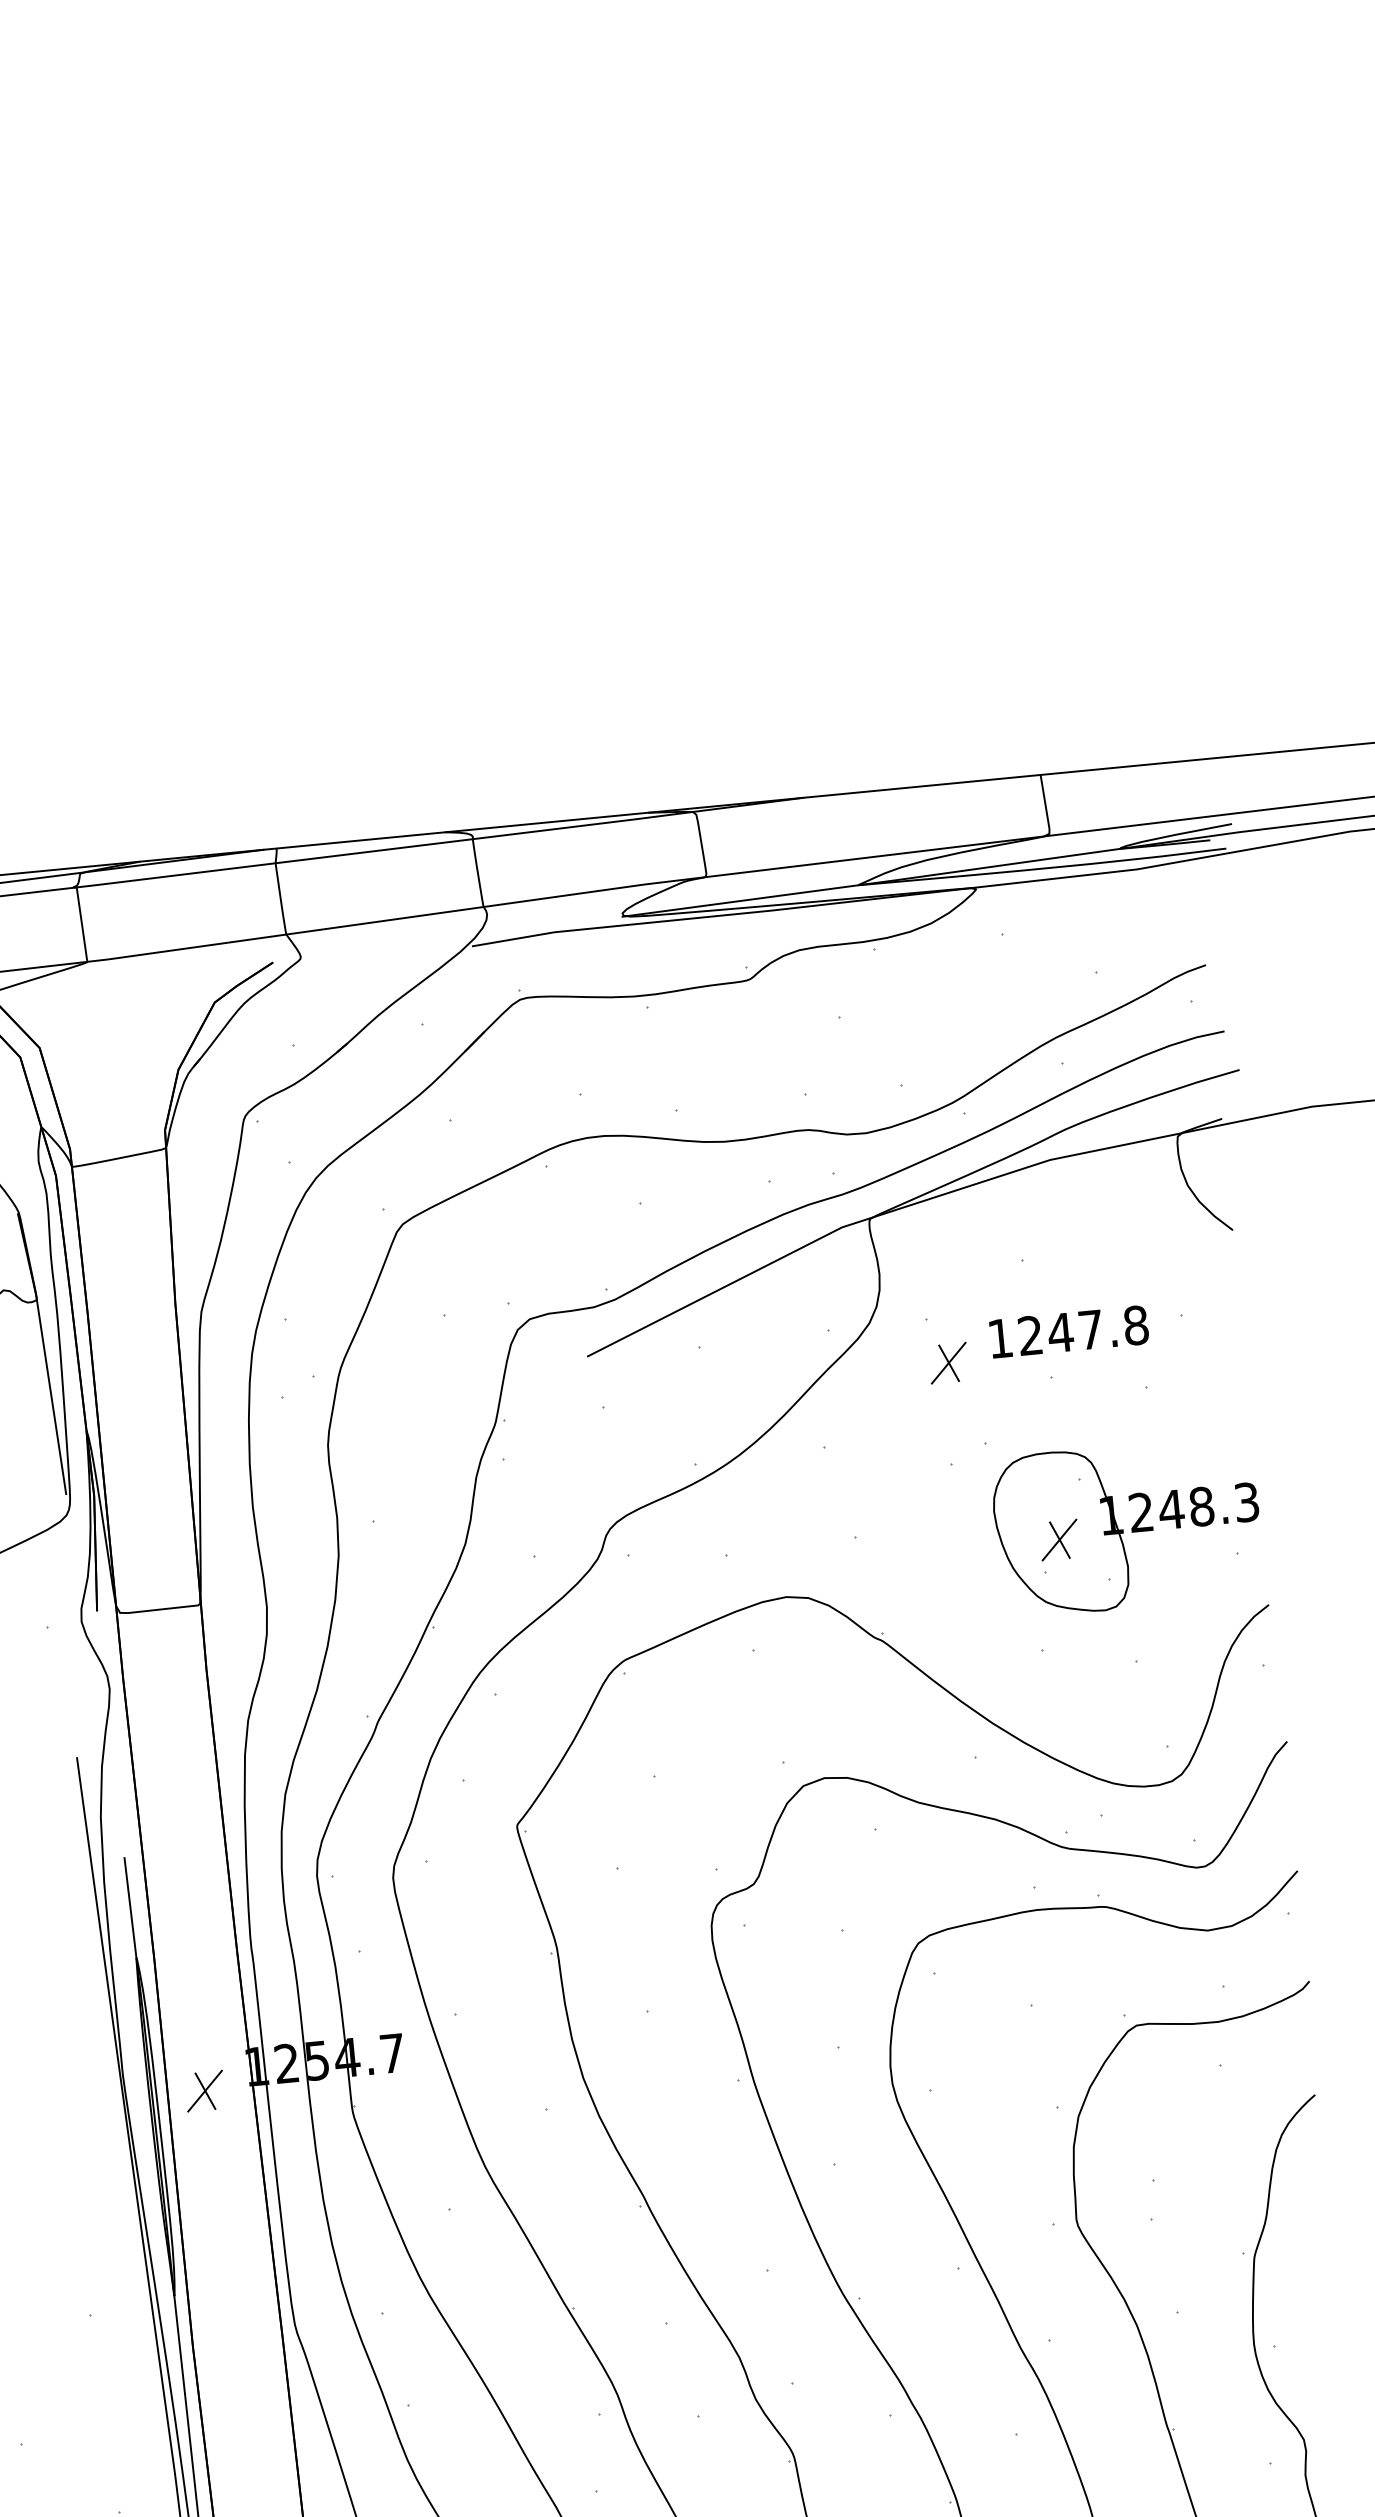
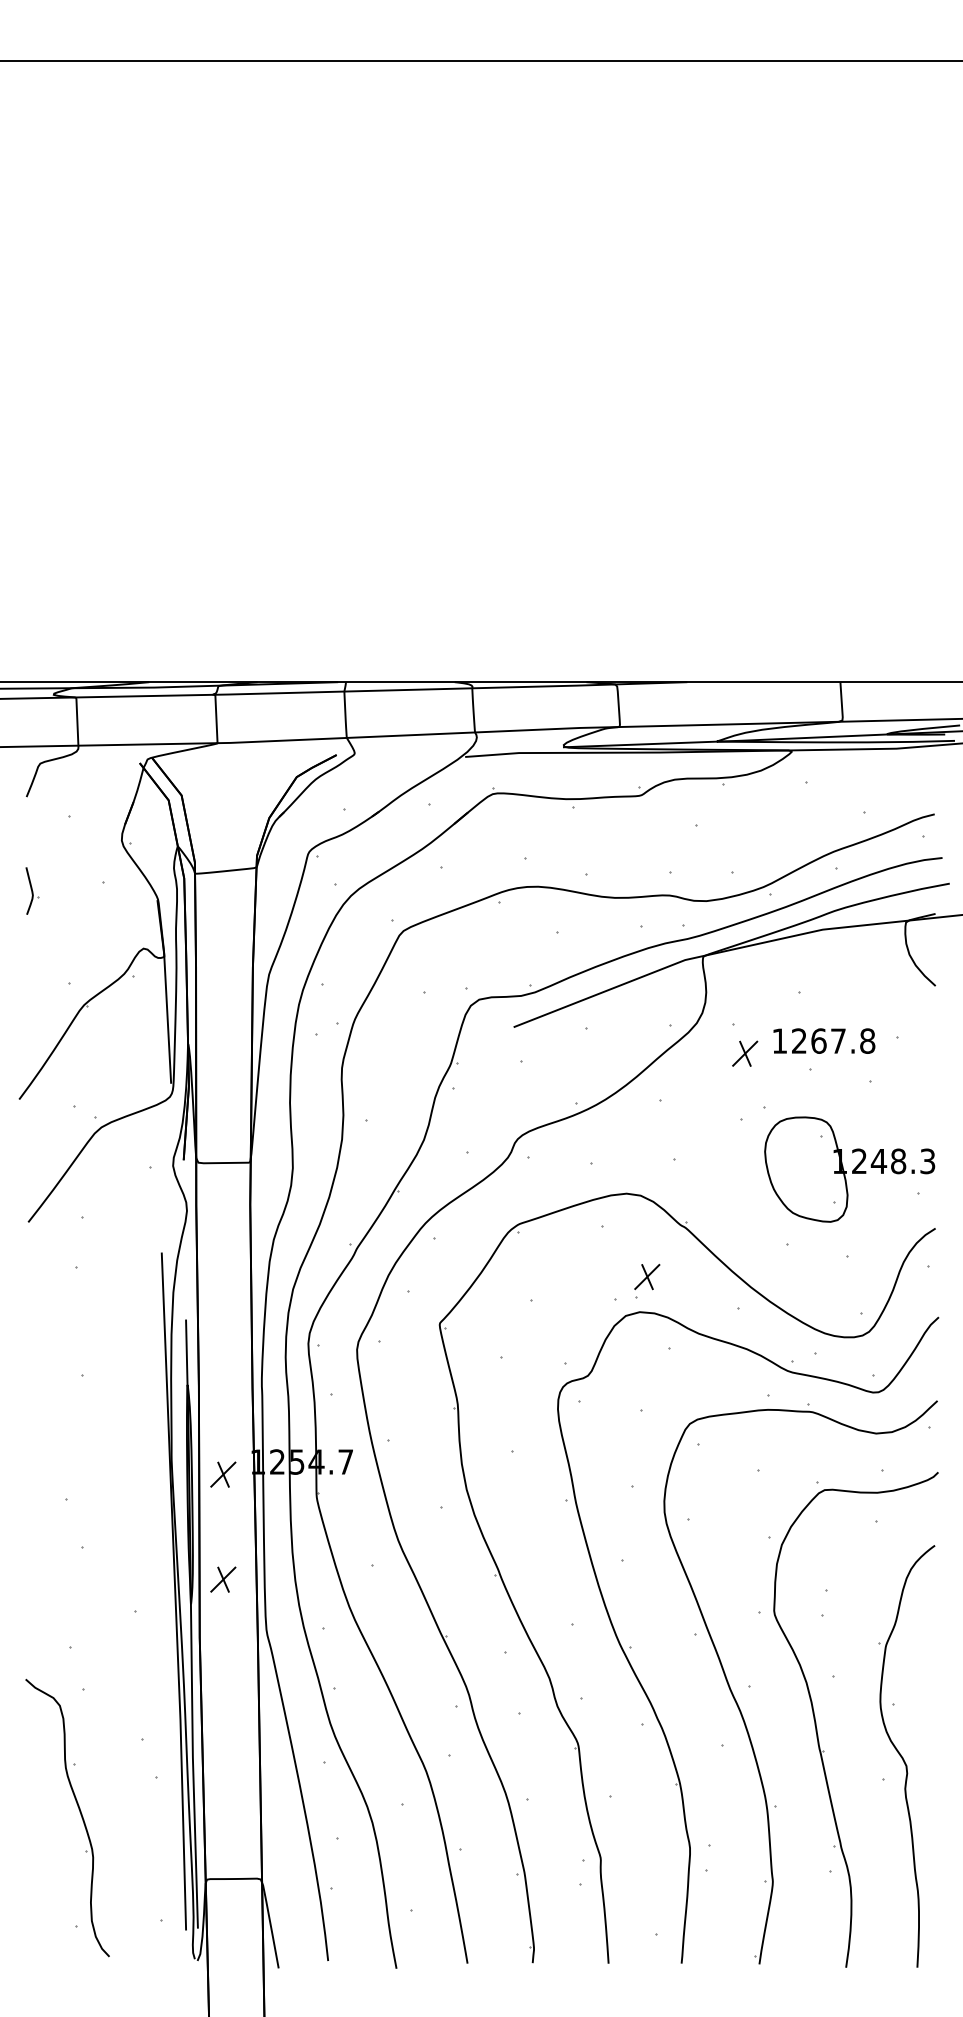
text: (1060, 1331) -> (818, 1040), 1247.8 -> 1267.8
part: (1060, 1545) -> (647, 1280), moved
part: (220, 2253) -> (223, 1579), added

